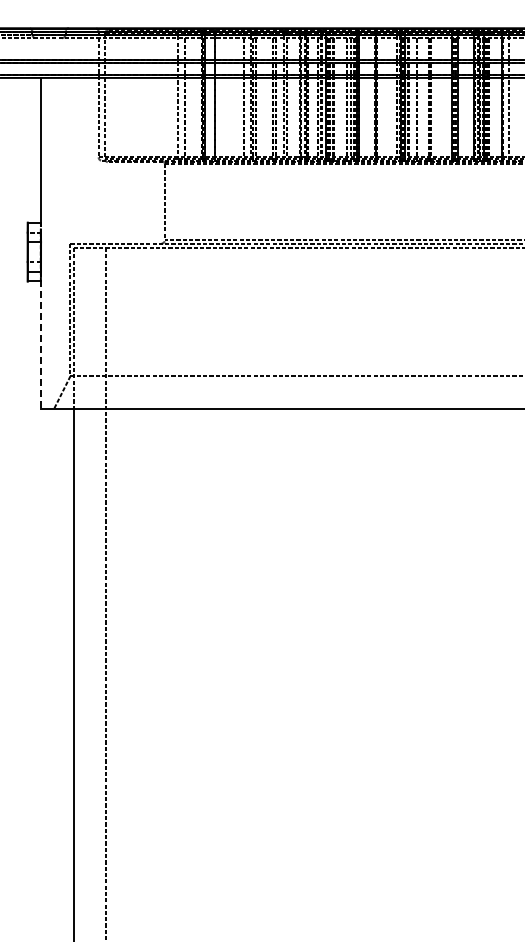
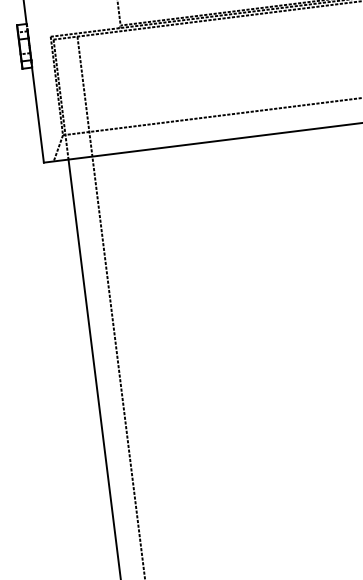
line: (40, 345) -> (37, 115), dashed -> solid

